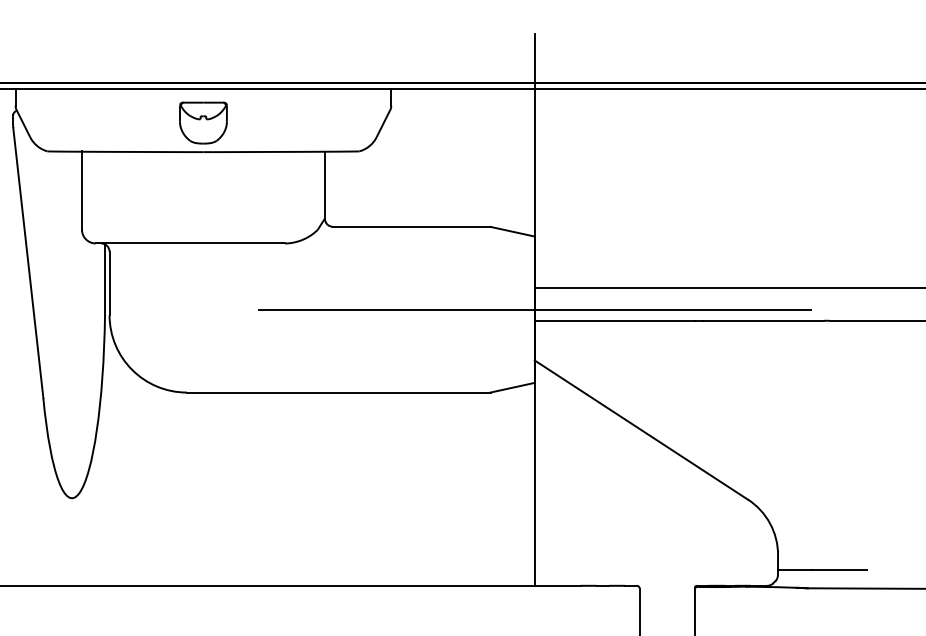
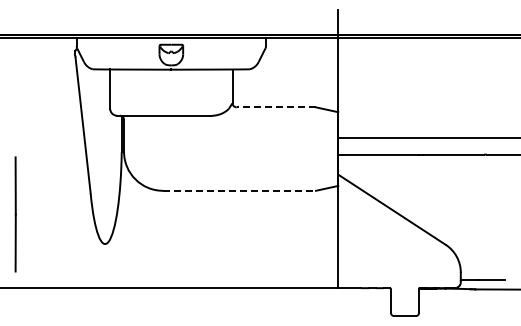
line: (412, 227) -> (276, 107), solid -> dashed
line: (535, 310) -> (338, 149), removed
line: (338, 391) -> (239, 190), solid -> dashed

